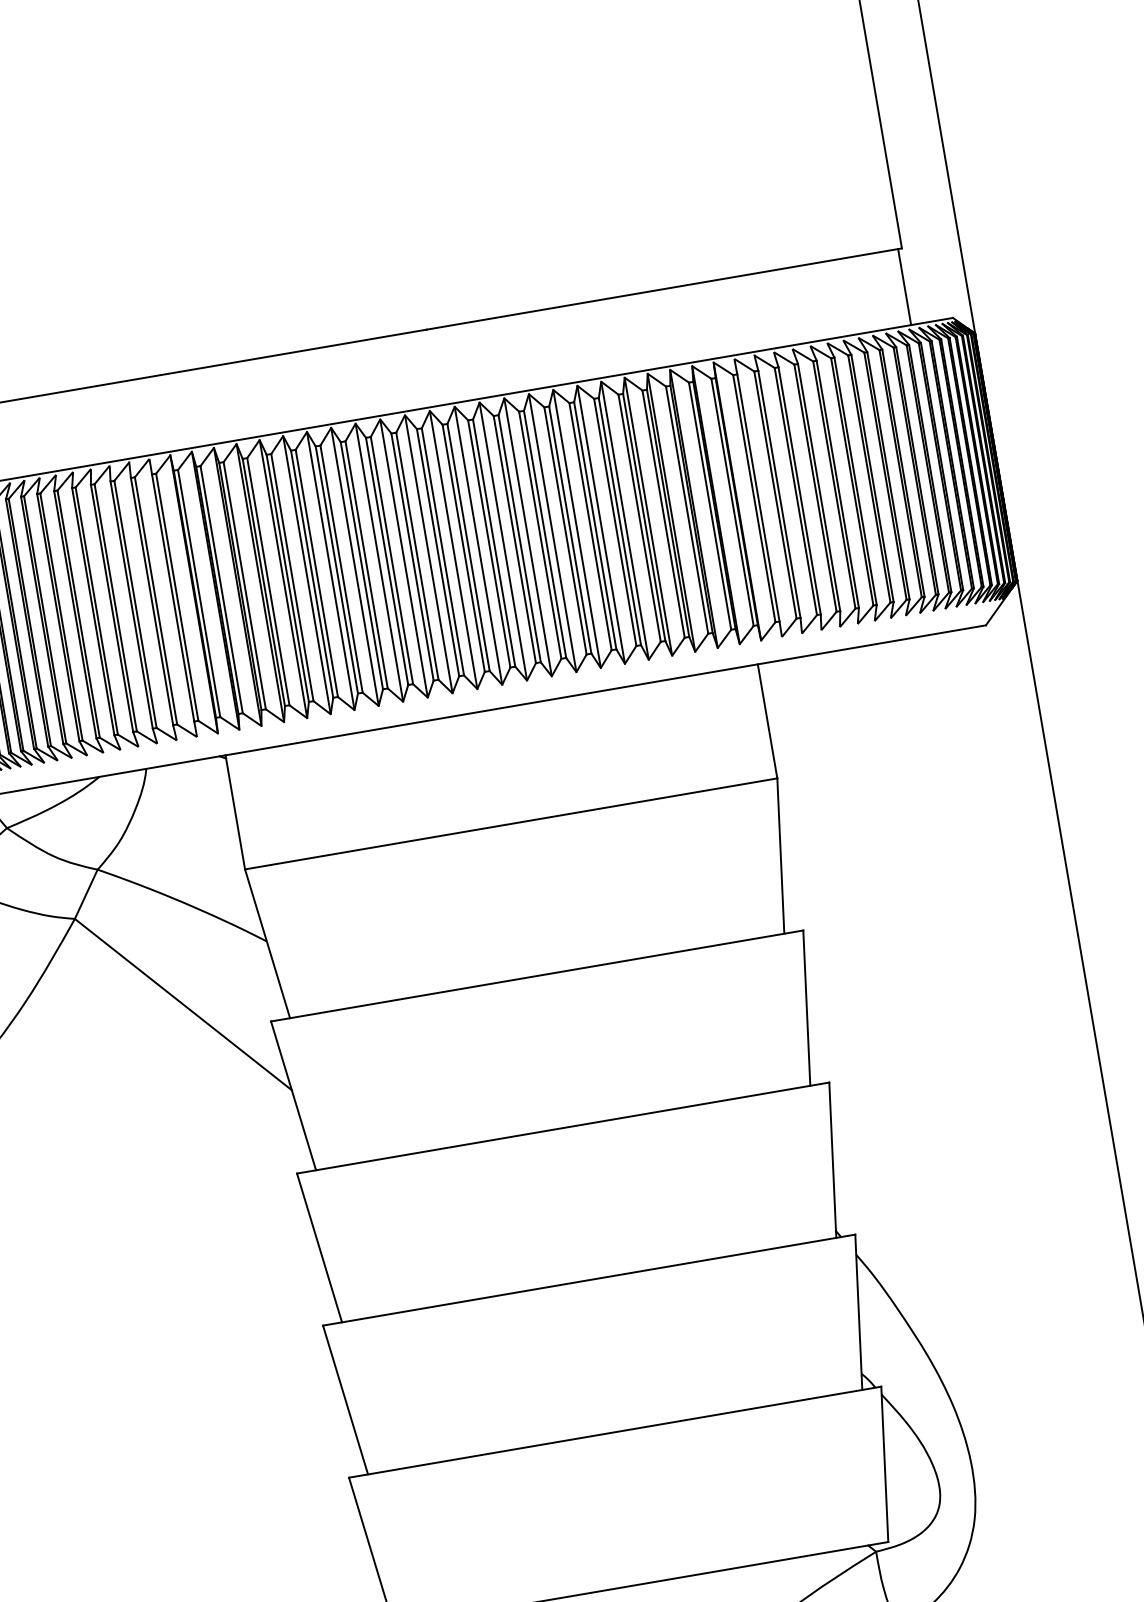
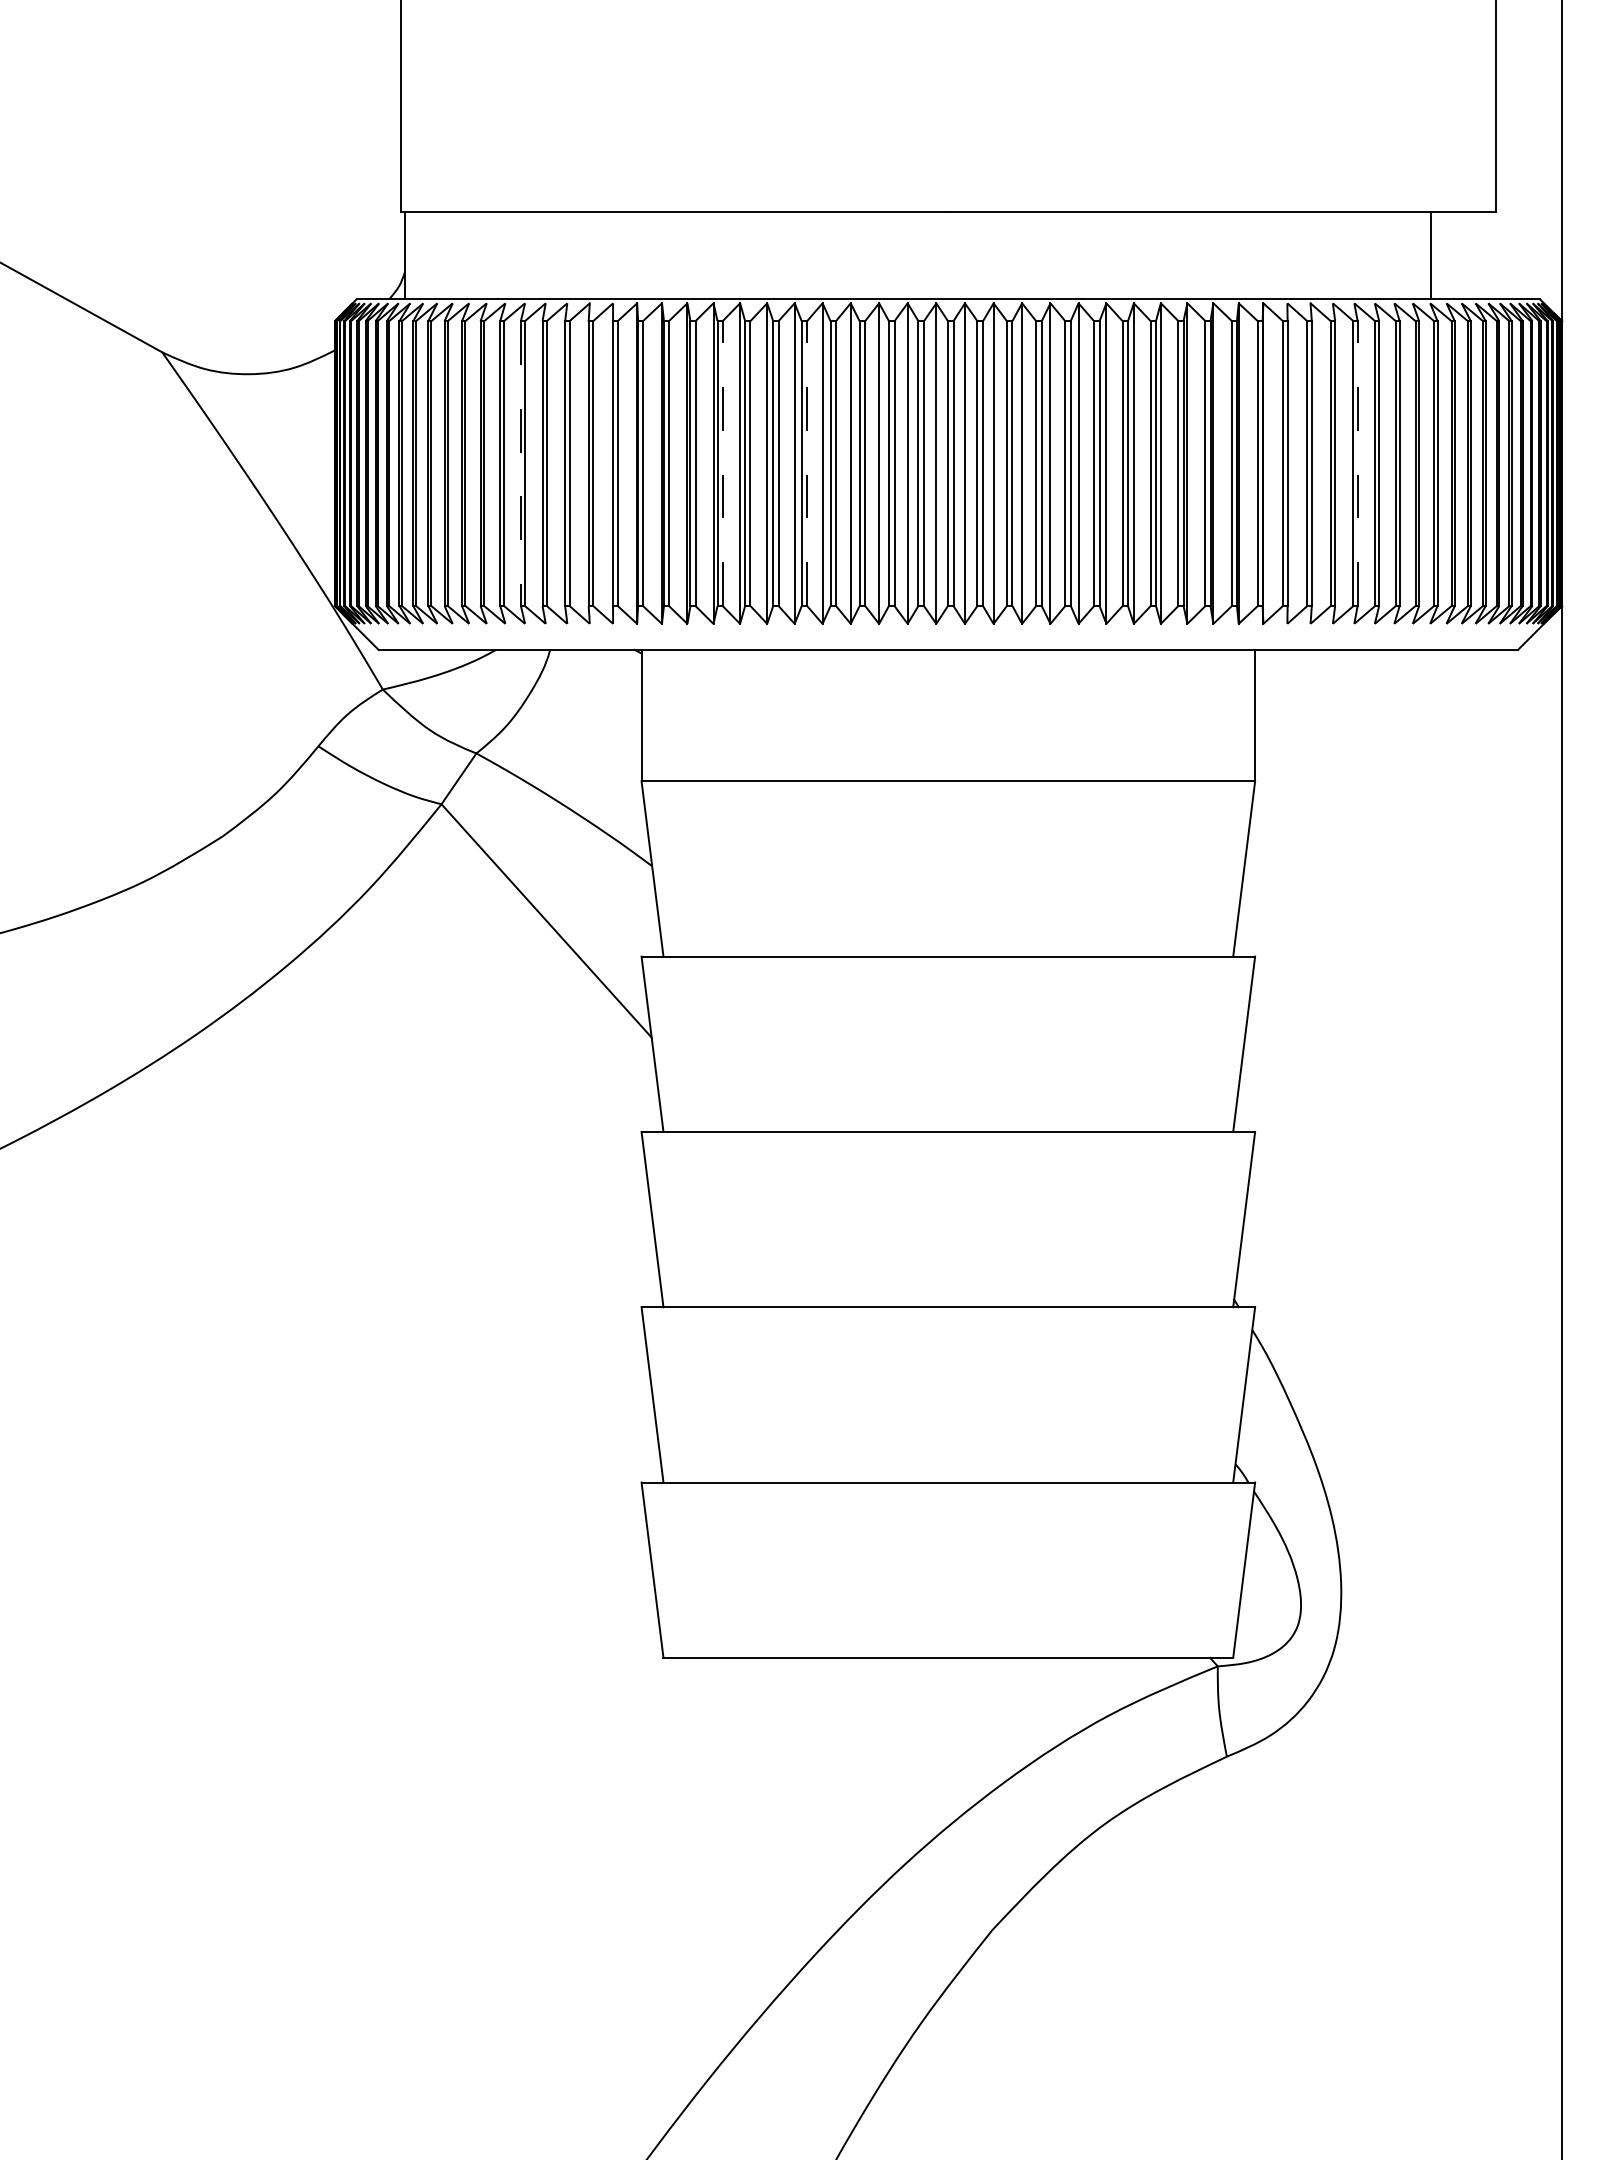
line: (904, 287) -> (1430, 255), moved
line: (819, 487) -> (1357, 463), solid -> dashed
line: (341, 569) -> (807, 463), solid -> dashed
line: (268, 581) -> (722, 463), solid -> dashed
line: (93, 612) -> (520, 464), solid -> dashed

